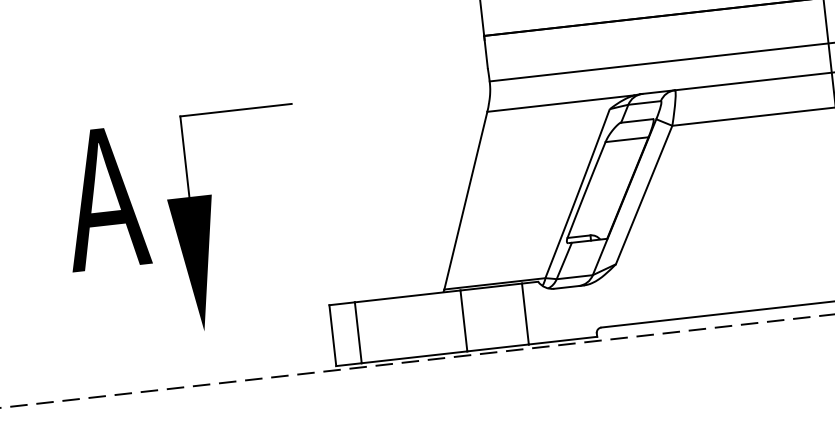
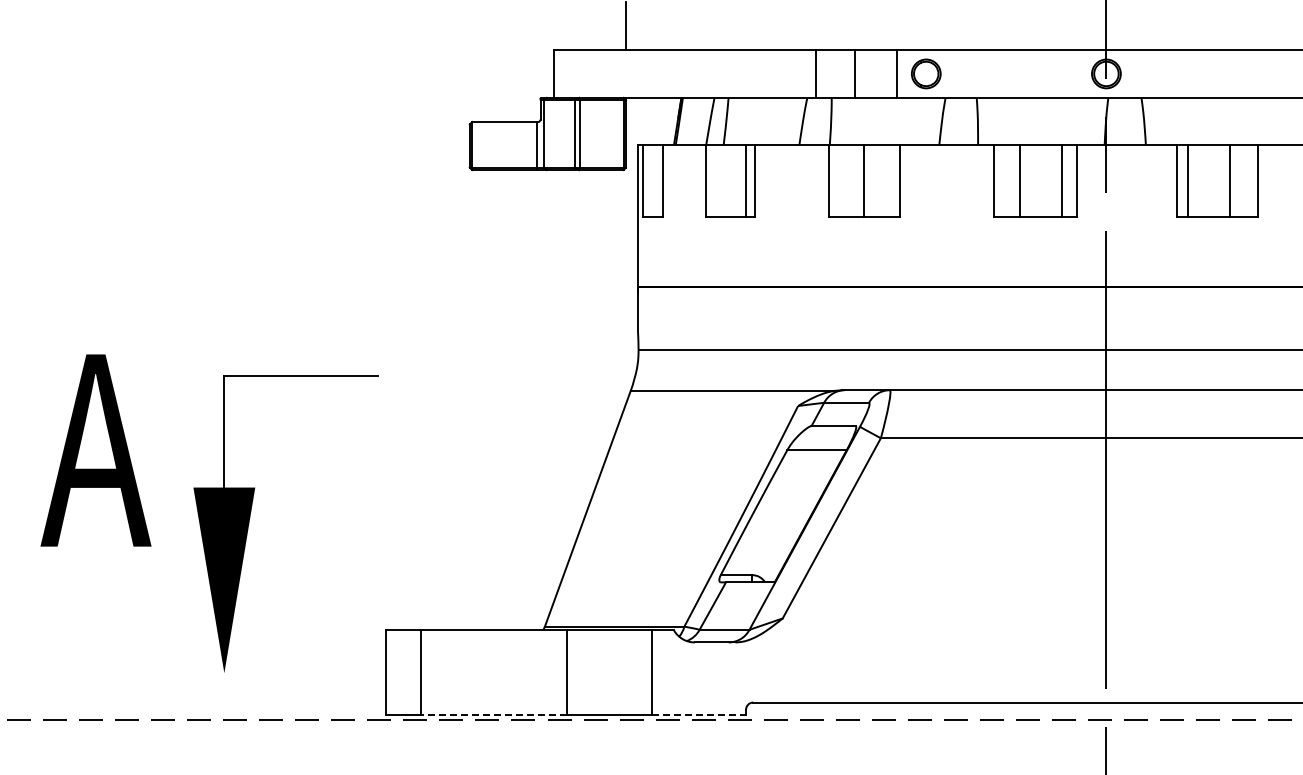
part: (210, 217) -> (250, 518), moved
line: (563, 340) -> (699, 714), solid -> dashed
line: (414, 357) -> (493, 714), solid -> dashed

